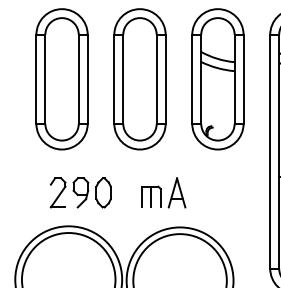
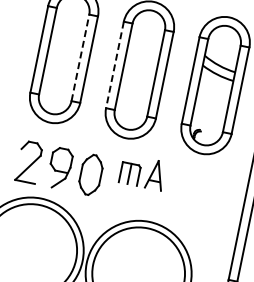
line: (78, 79) -> (80, 57), solid -> dashed
line: (114, 79) -> (115, 65), solid -> dashed
part: (80, 192) -> (59, 168), size x1.4
part: (163, 192) -> (142, 172), moved

